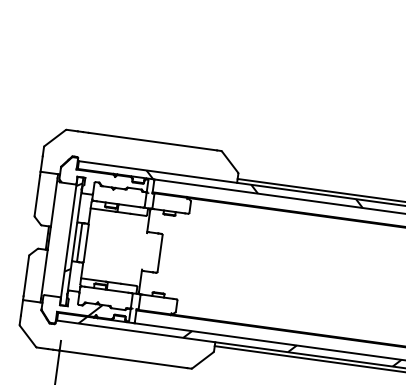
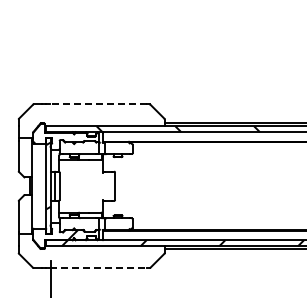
line: (152, 141) -> (98, 104), solid -> dashed
line: (124, 360) -> (99, 268), solid -> dashed

